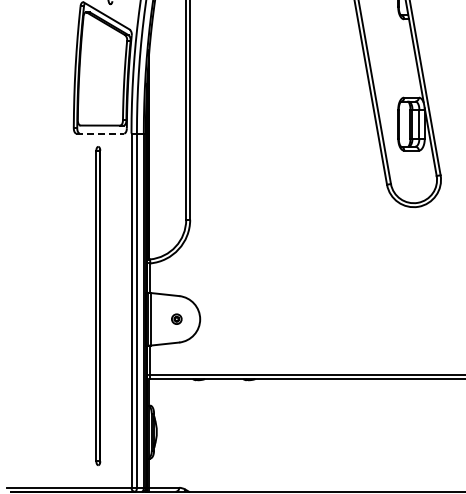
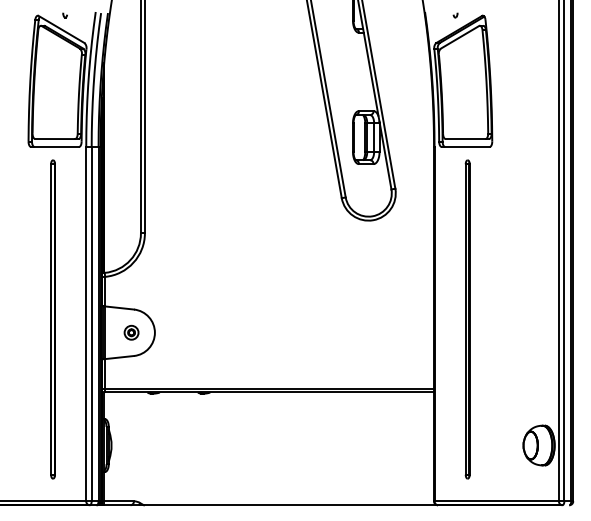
line: (100, 134) -> (55, 147), dashed -> solid
part: (176, 319) -> (131, 332), size x1.43

